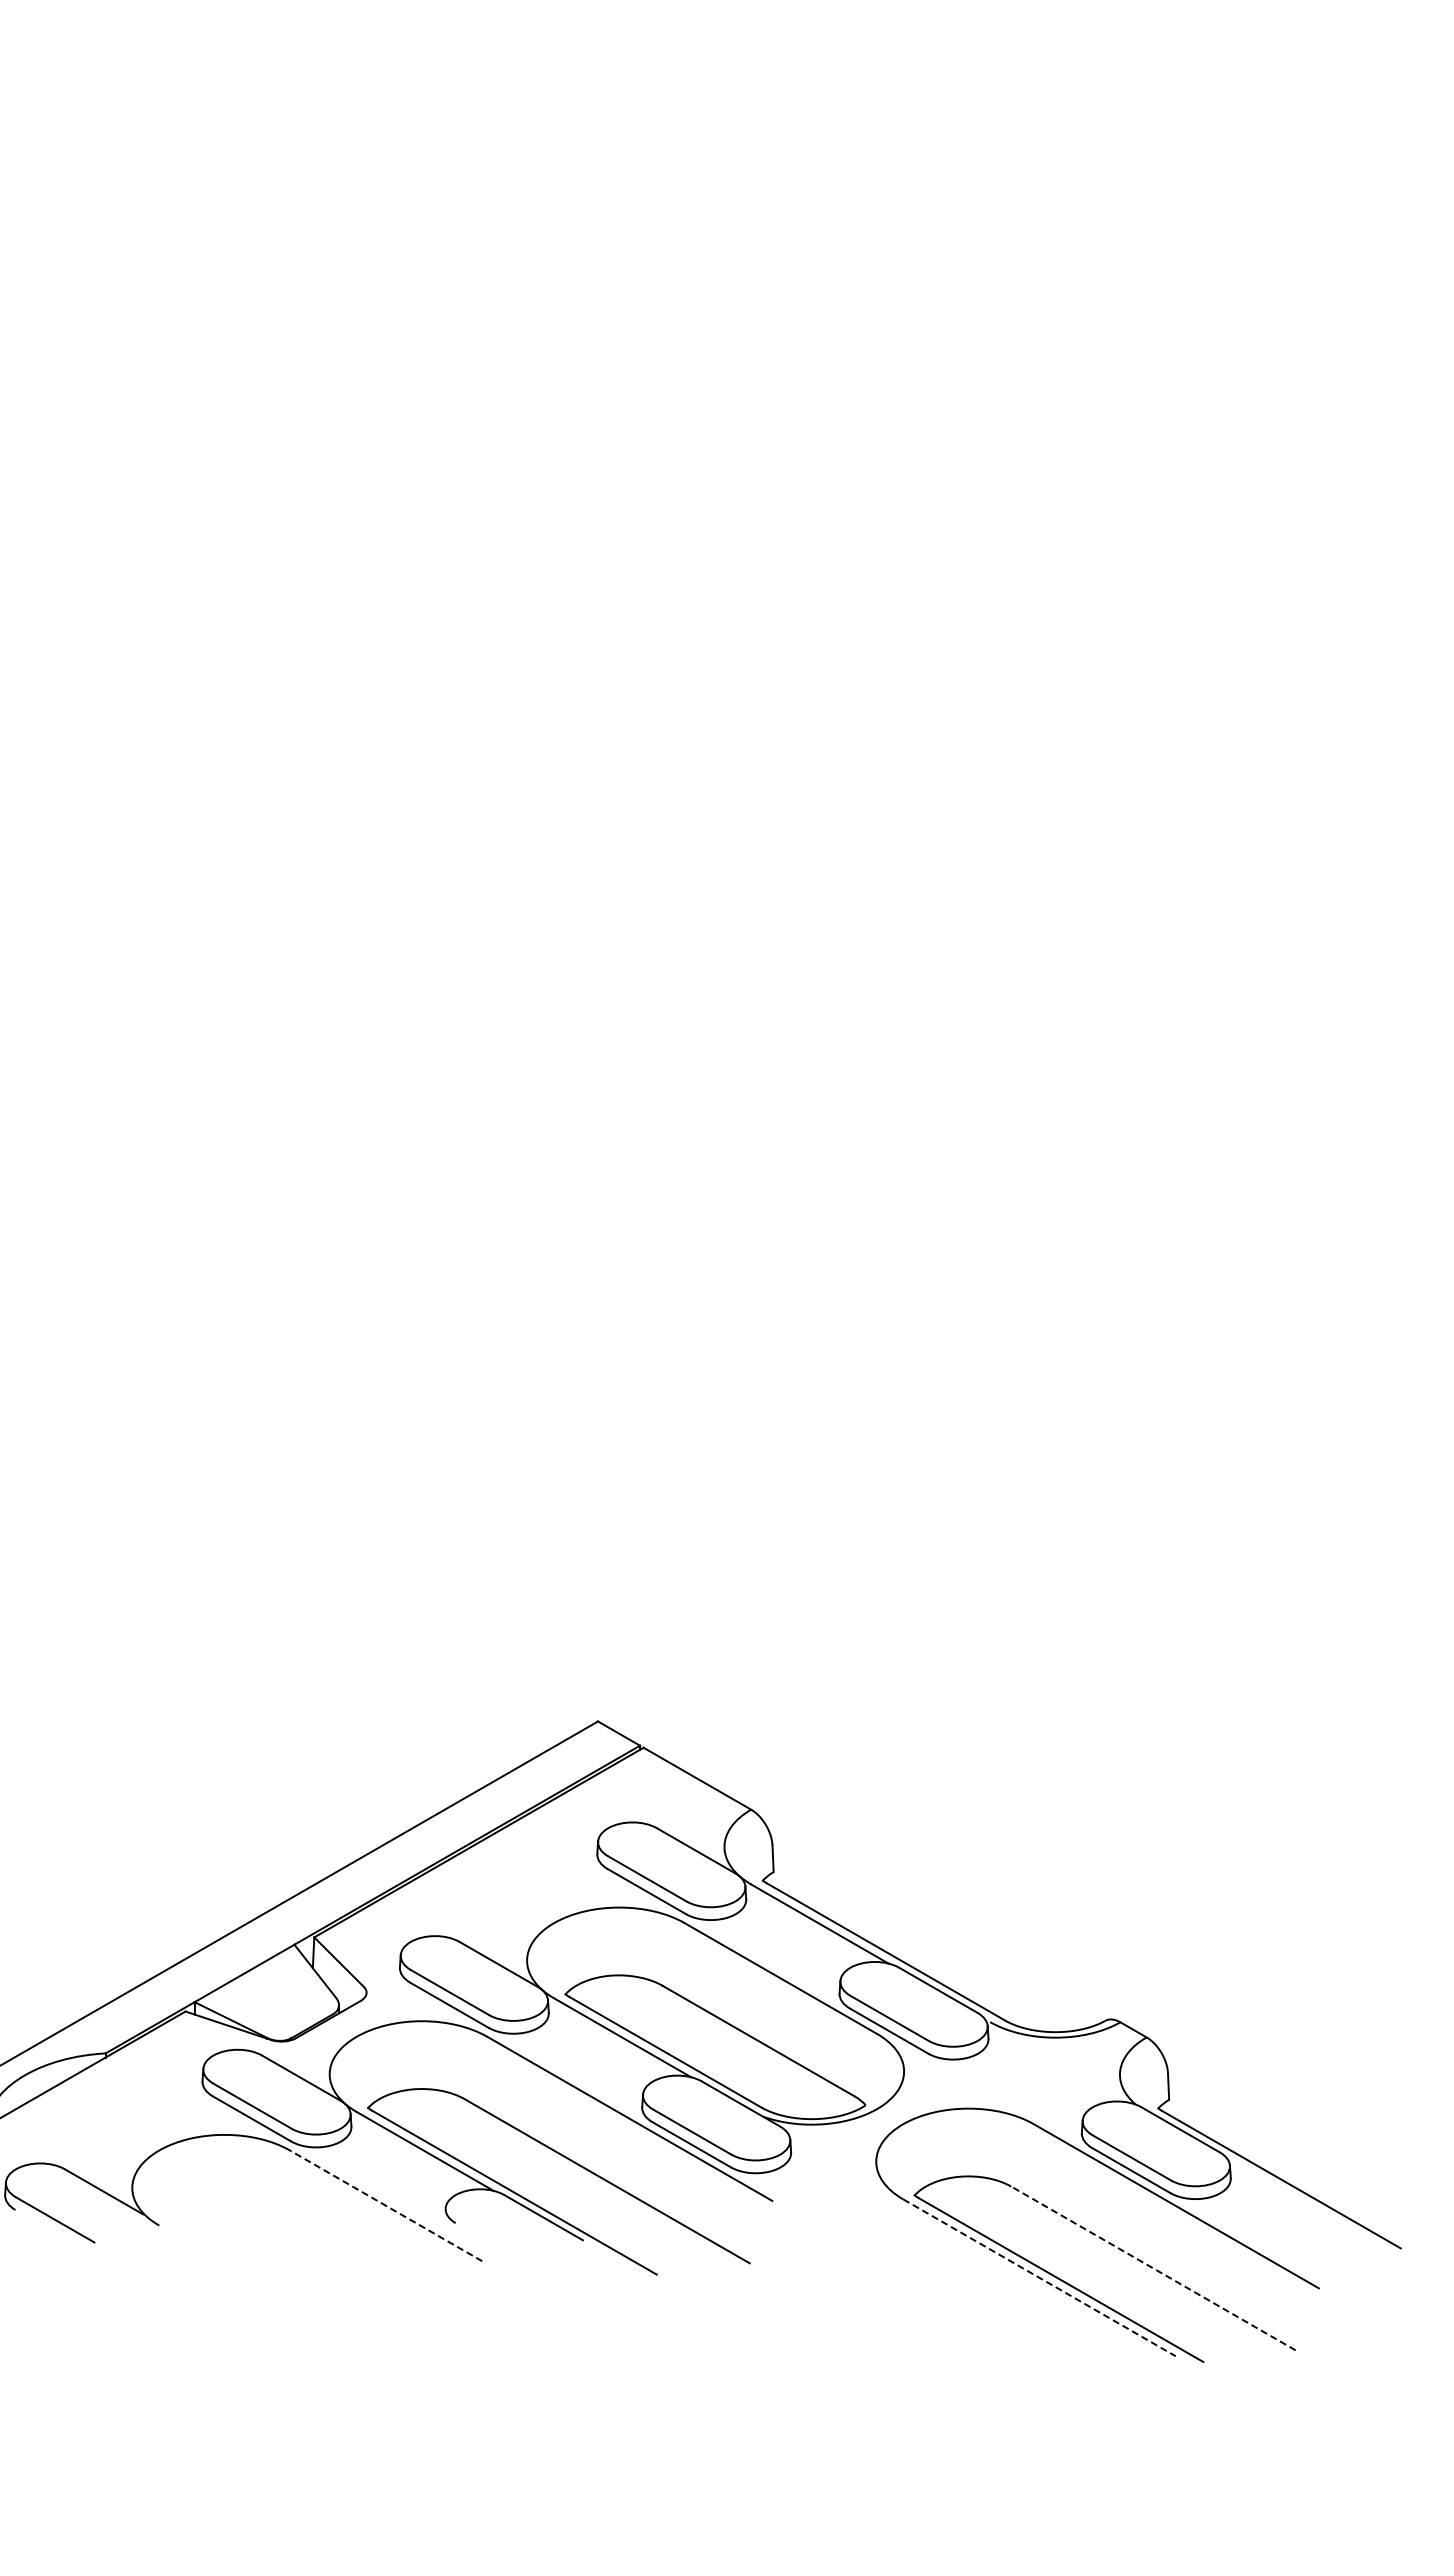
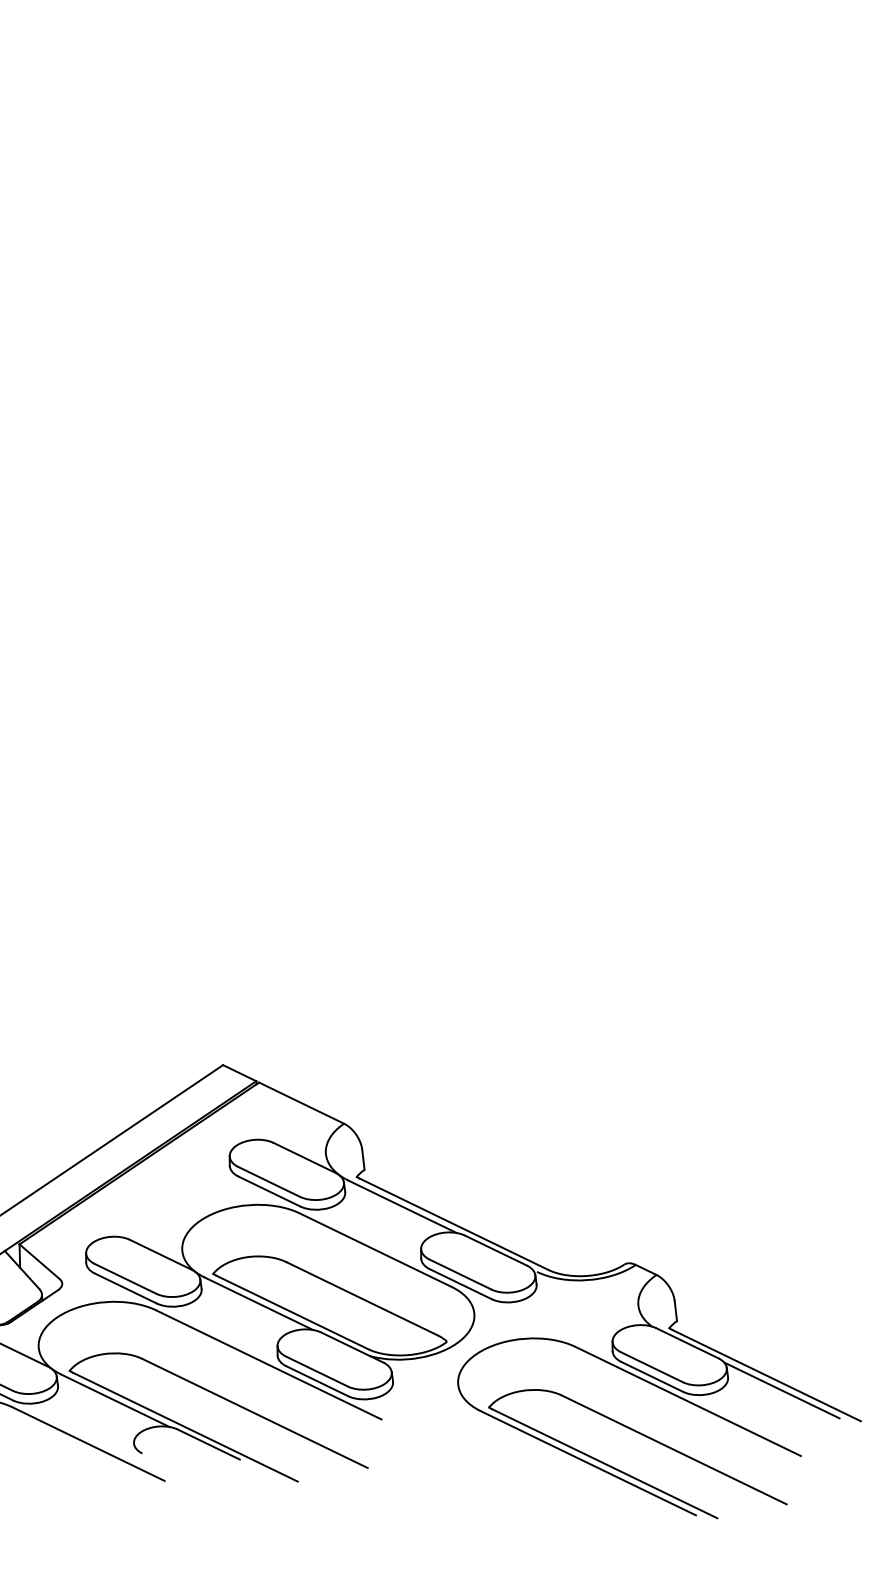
line: (1300, 2200) -> (782, 1390), added
line: (385, 2205) -> (88, 1443), dashed -> solid
line: (1153, 2268) -> (674, 1449), dashed -> solid
line: (1039, 2278) -> (588, 1463), dashed -> solid

